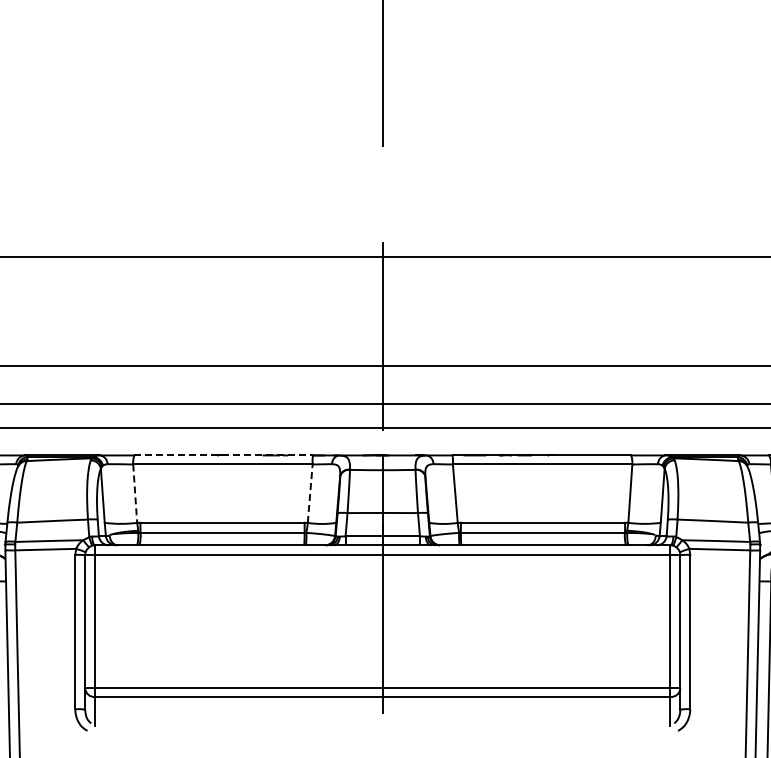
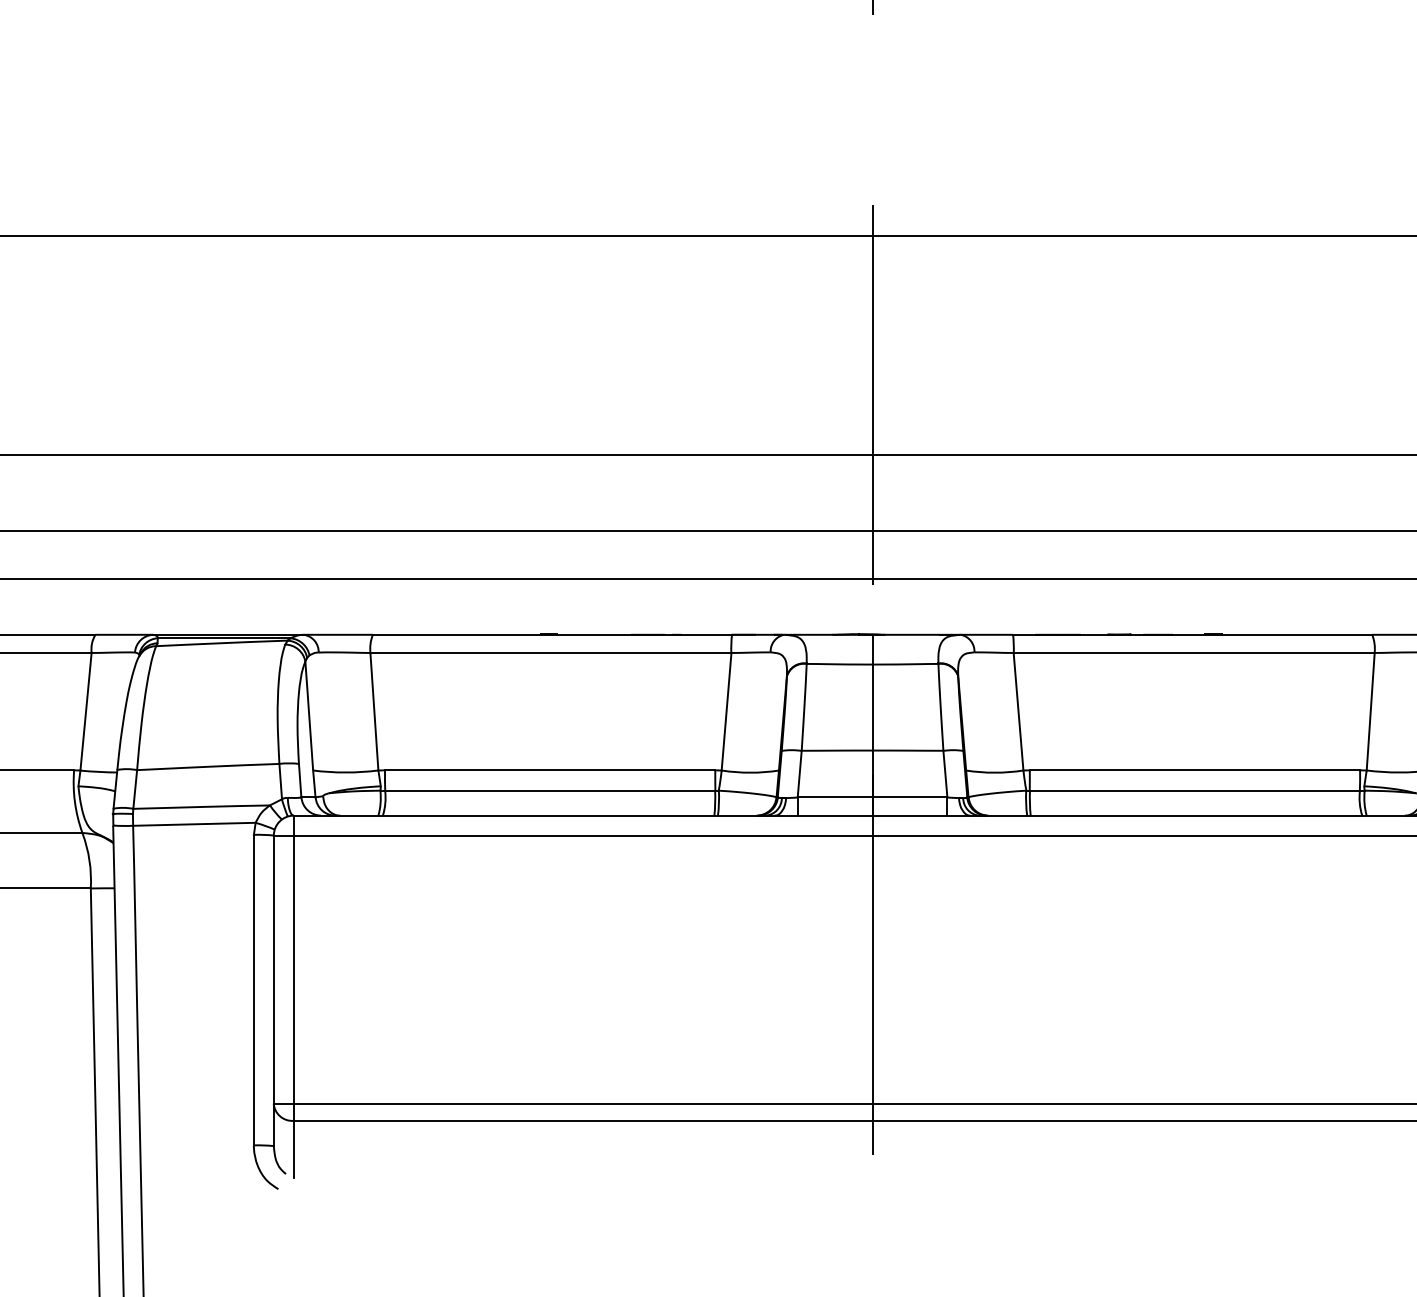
line: (224, 455) -> (554, 634), dashed -> solid
line: (310, 493) -> (727, 711), dashed -> solid
line: (135, 494) -> (375, 713), dashed -> solid

